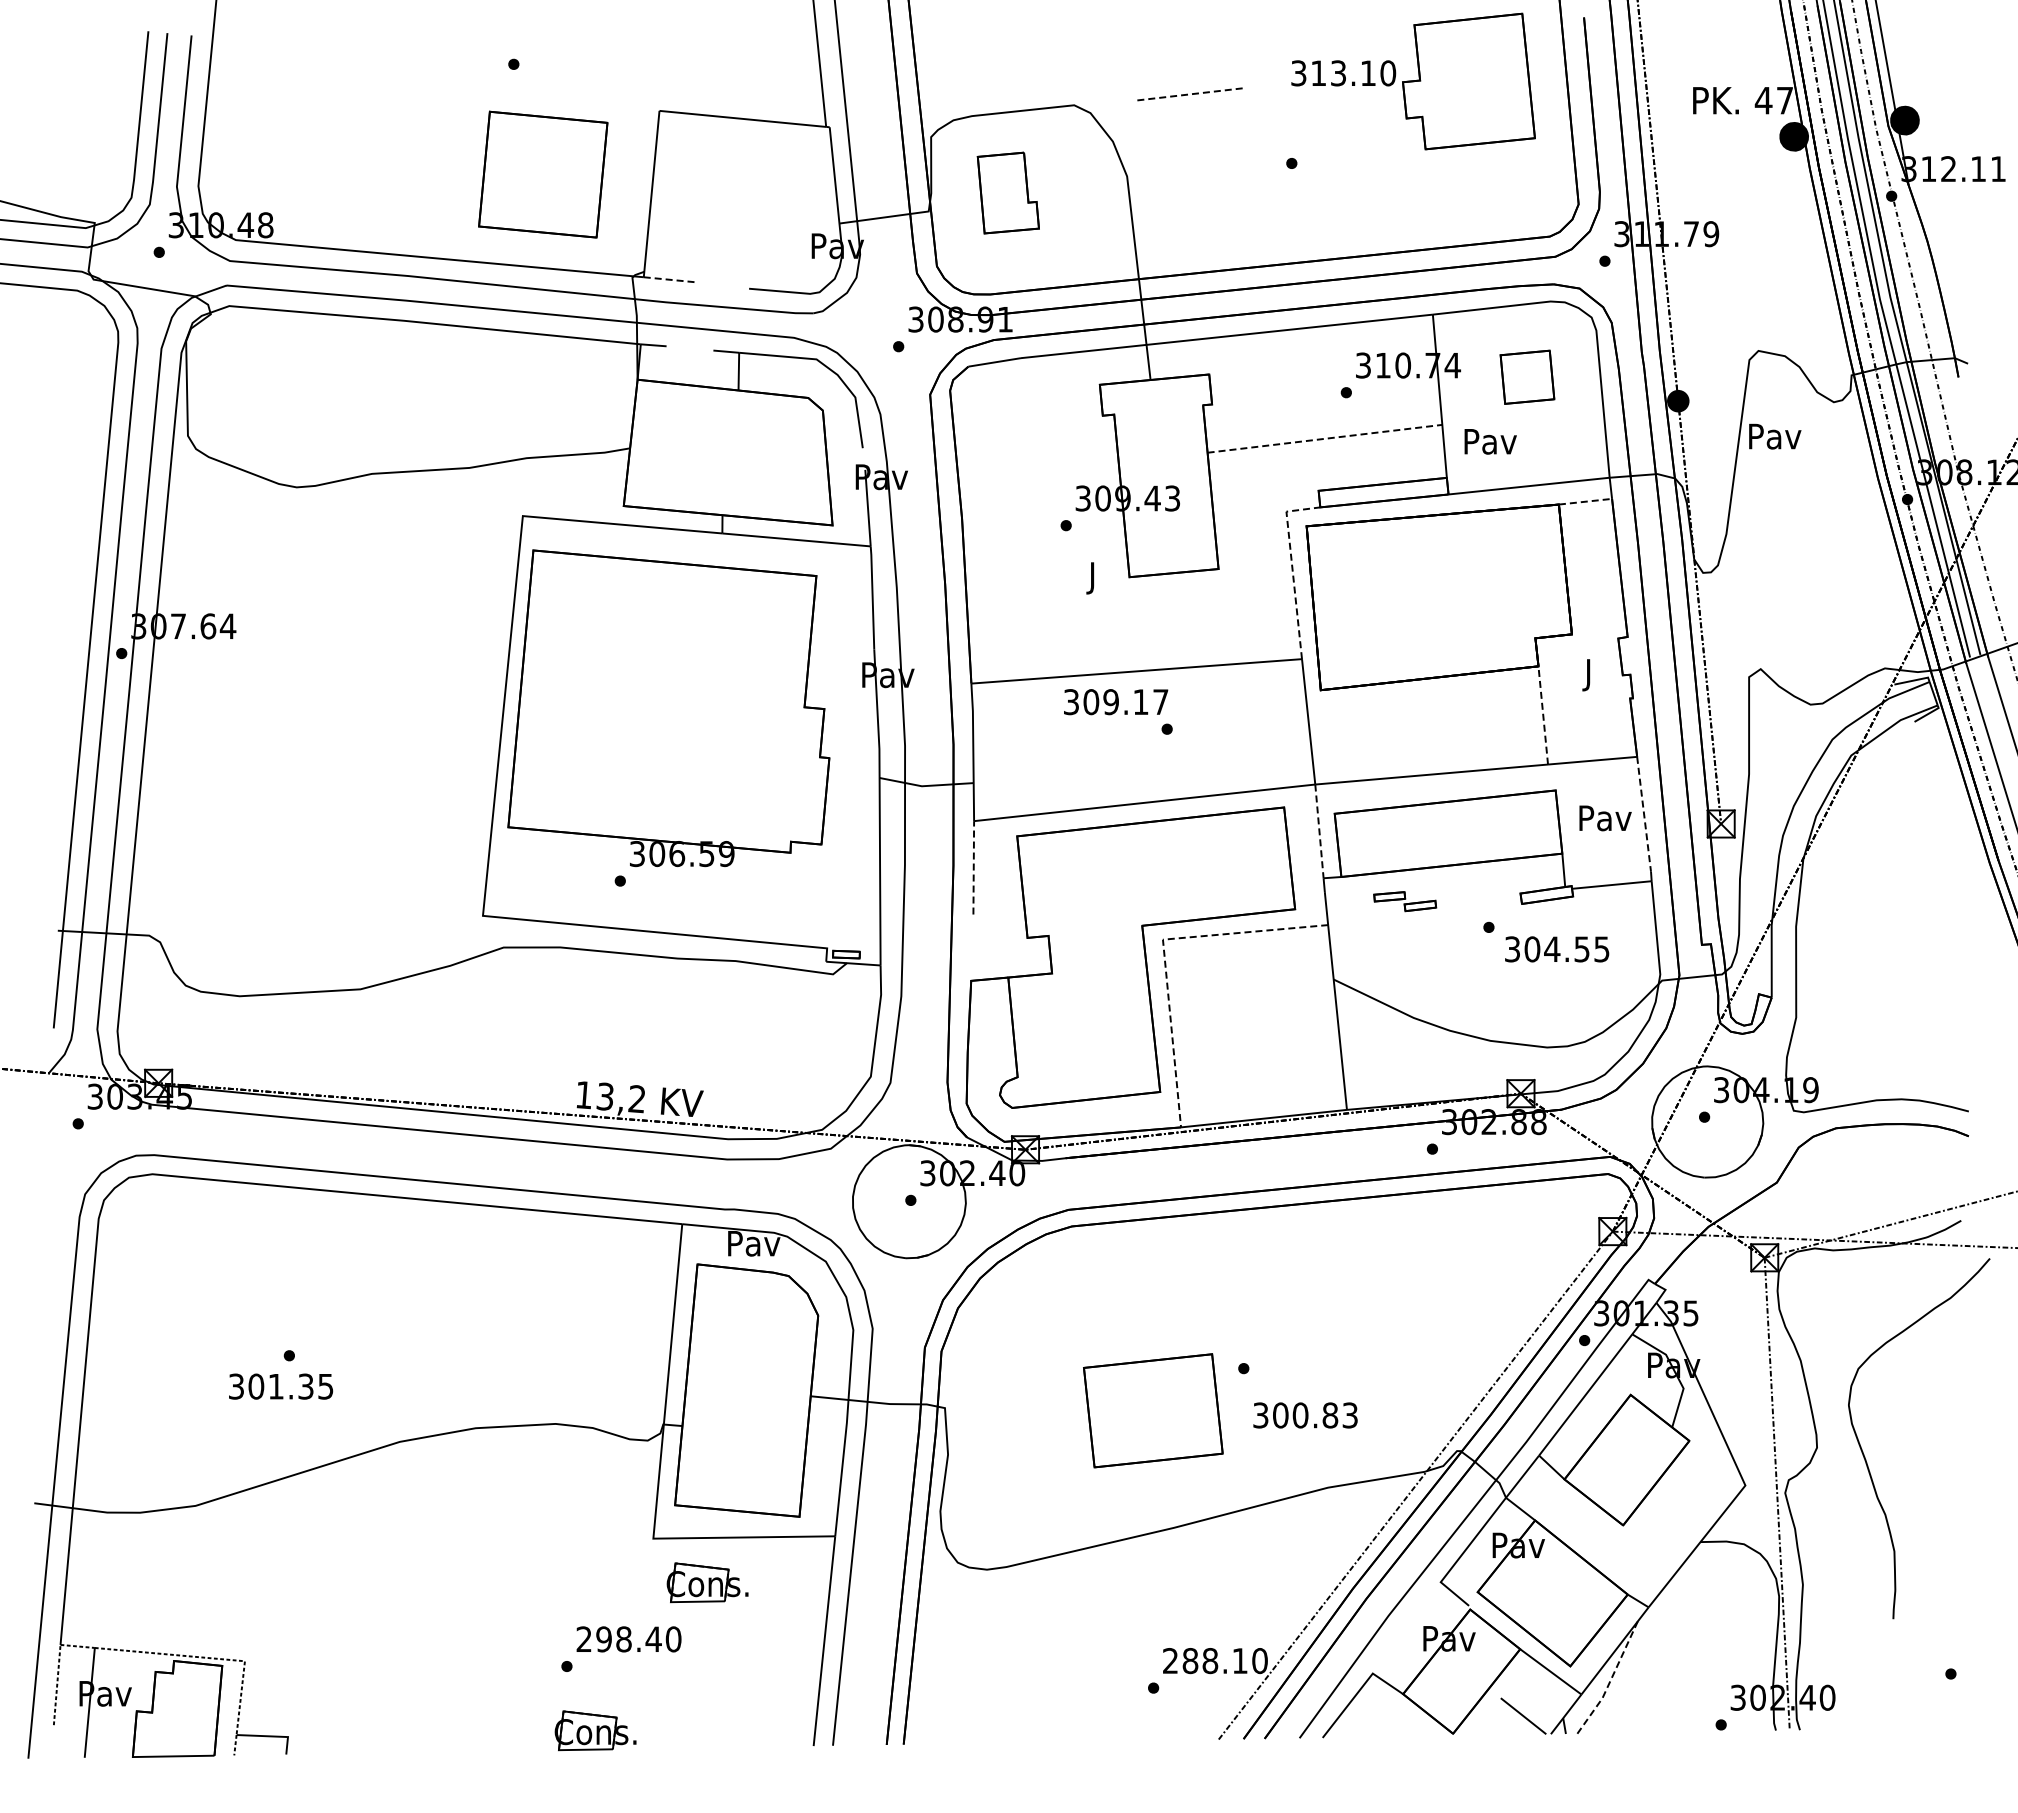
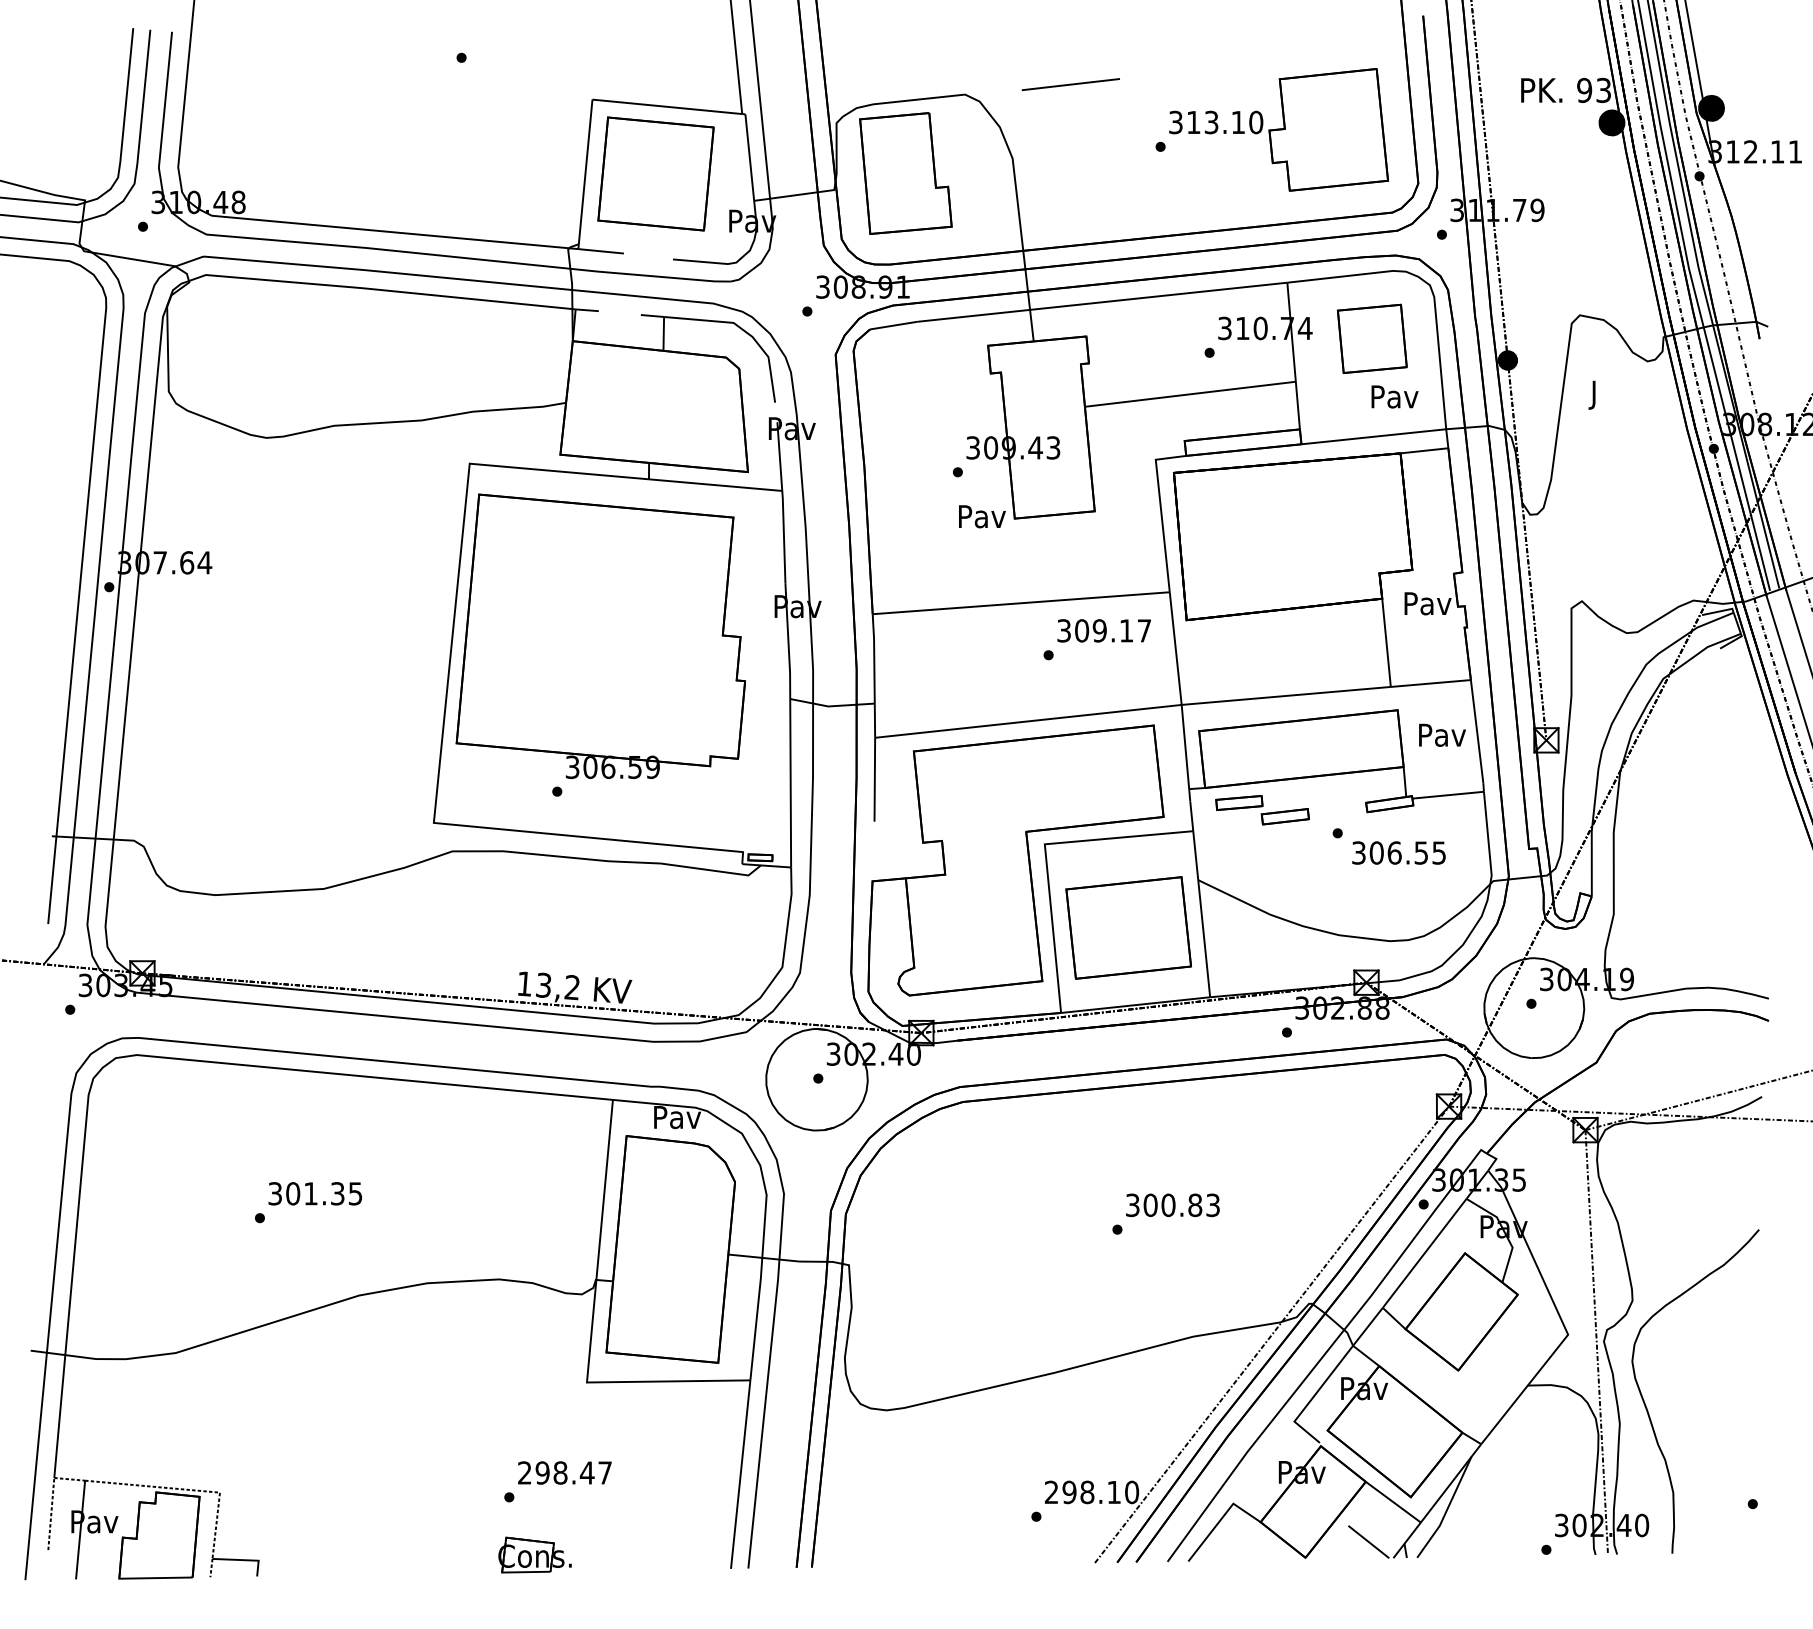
part: (1413, 81) -> (1278, 129), moved
line: (1191, 94) -> (1070, 84), dashed -> solid
text: (1773, 100) -> (1593, 90), 47 -> 93
part: (543, 174) -> (656, 173), moved
part: (1008, 192) -> (906, 172), size x1.67
line: (668, 279) -> (600, 251), dashed -> solid
part: (1527, 377) -> (1372, 339), size x1.43
line: (1325, 438) -> (1190, 394), dashed -> solid
text: (1775, 439) -> (1595, 394), Pav -> J
text: (1490, 441) -> (1394, 396), moved
line: (1585, 501) -> (1424, 450), dashed -> solid
line: (1292, 567) -> (1161, 509), dashed -> solid
text: (1093, 578) -> (982, 519), J -> Pav
text: (1589, 675) -> (1428, 606), J -> Pav
text: (1116, 702) -> (1104, 631), moved
line: (1543, 714) -> (1386, 641), dashed -> solid
line: (1644, 814) -> (1477, 731), dashed -> solid
line: (1319, 831) -> (1185, 747), dashed -> solid
line: (973, 867) -> (874, 779), dashed -> solid
part: (1404, 901) -> (1261, 810), size x1.67
text: (1552, 949) -> (1394, 853), 304.55 -> 306.55
line: (1164, 950) -> (1046, 854), dashed -> solid
text: (281, 1386) -> (315, 1193), moved
part: (1153, 1410) -> (1128, 927), moved
text: (1305, 1415) -> (1172, 1205), moved
curve: (1865, 1456) -> (1647, 1407), moved
part: (707, 1582) -> (635, 1421), removed
text: (673, 1639) -> (605, 1473), 298.40 -> 298.47
text: (1190, 1661) -> (1069, 1492), 288.10 -> 298.10
line: (1610, 1680) -> (1446, 1509), dashed -> solid

